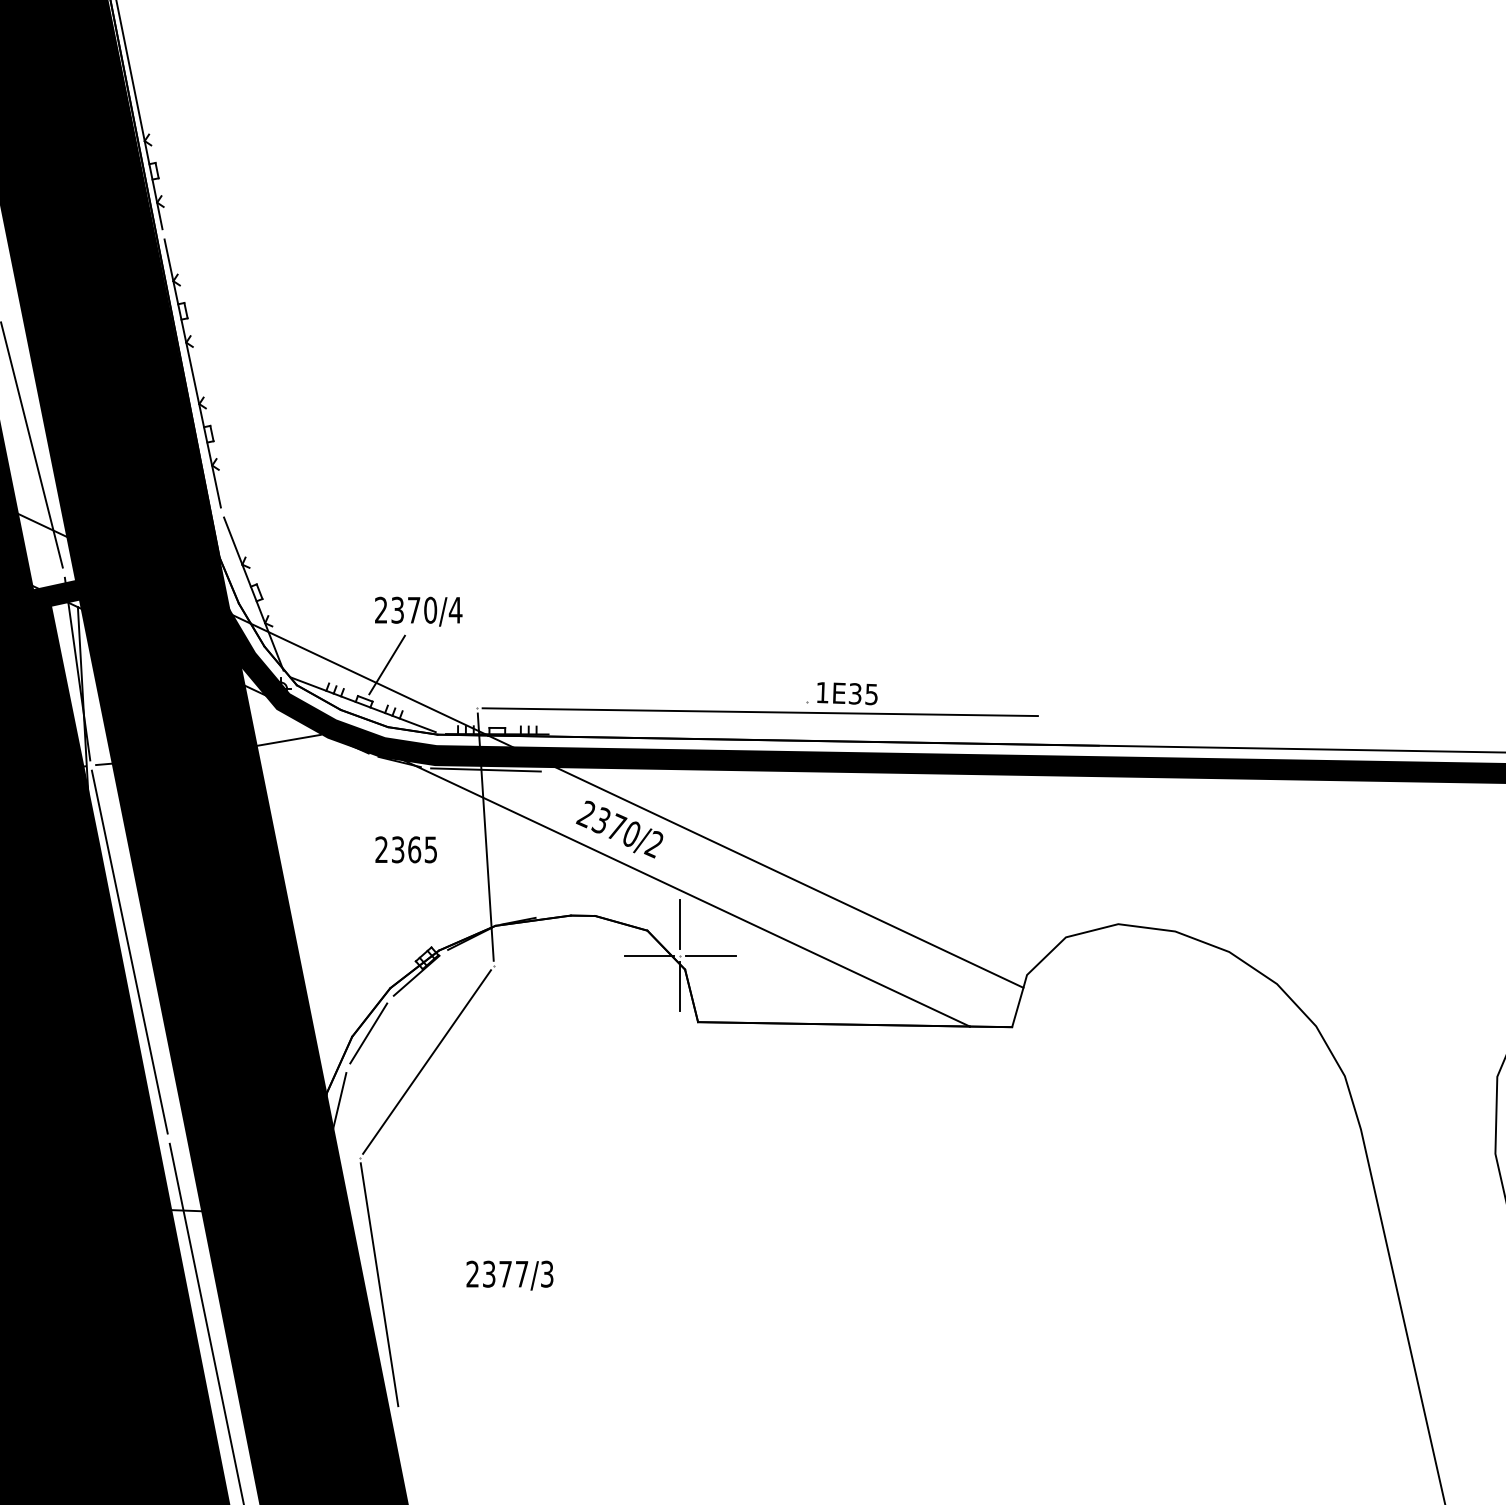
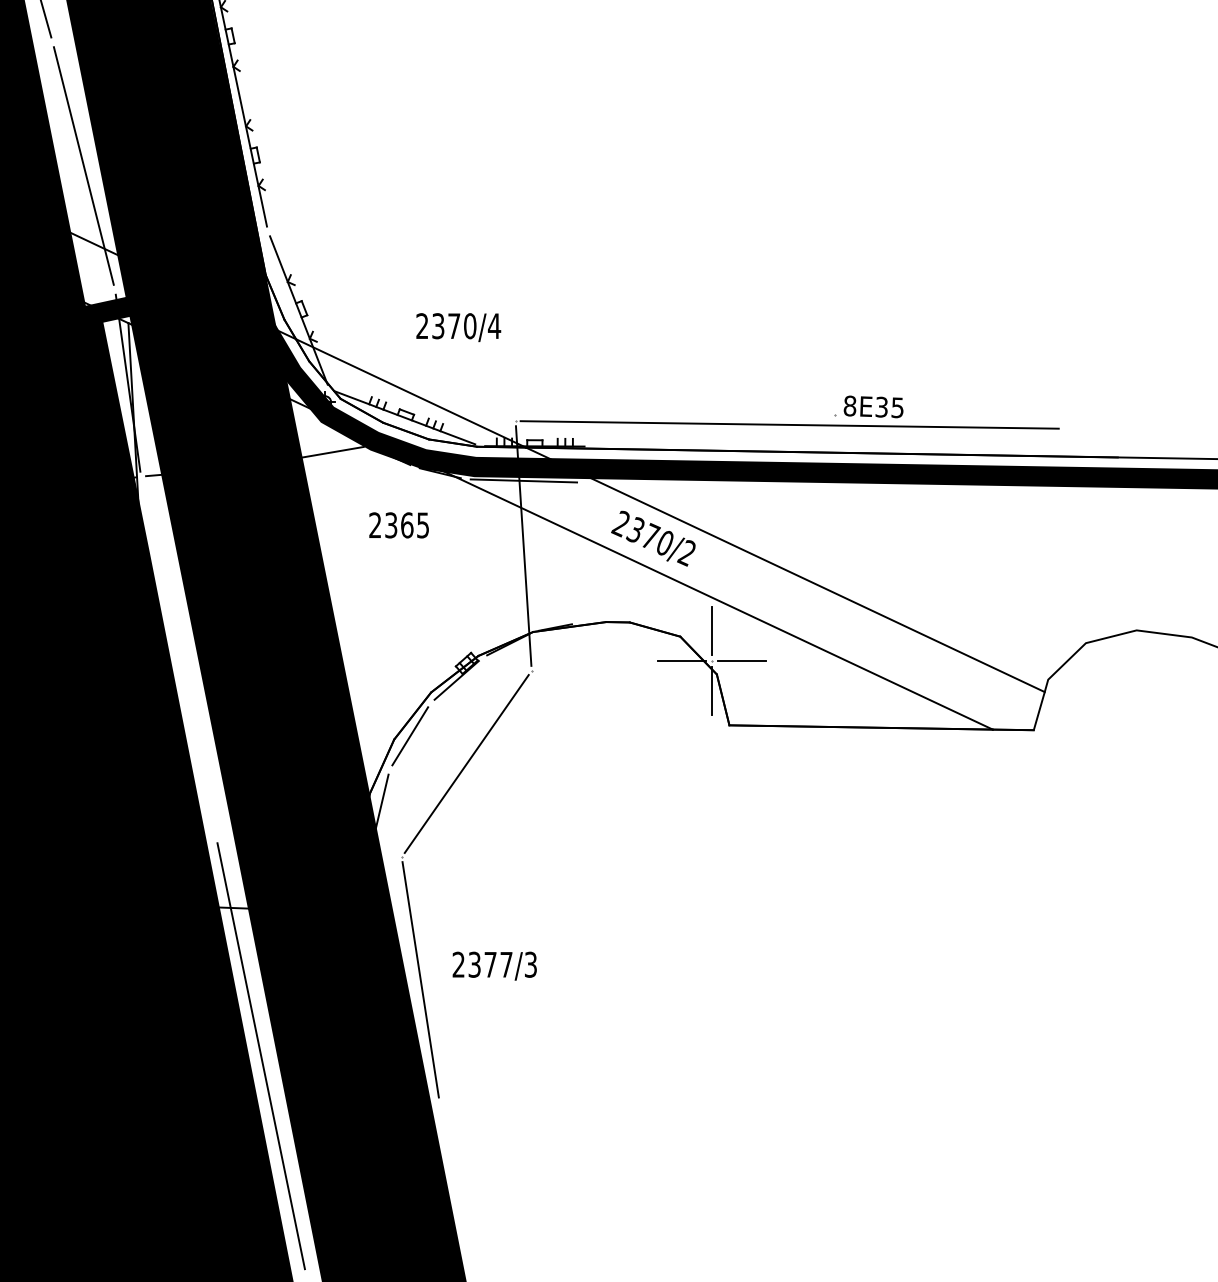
line: (386, 664) -> (427, 378), removed
text: (822, 692) -> (850, 405), 1E35 -> 8E35
text: (405, 849) -> (398, 525), moved
line: (129, 951) -> (178, 656), removed
text: (509, 1275) -> (494, 966), moved

